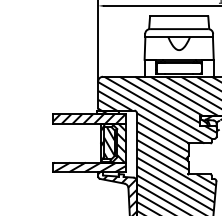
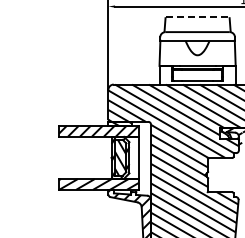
line: (179, 15) -> (197, 17), solid -> dashed
hatch: (114, 142) -> (126, 157), removed

